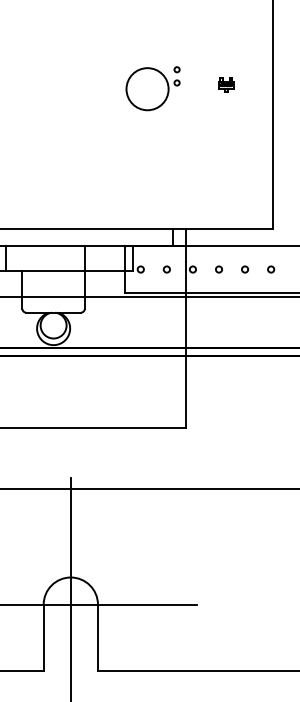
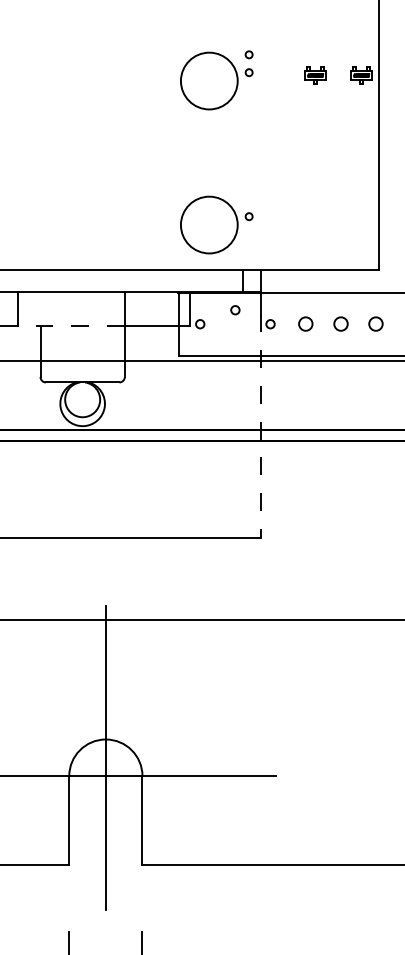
part: (260, 85) -> (361, 75), added
part: (152, 195) -> (216, 224), added
circle: (166, 269) -> (235, 310), moved
circle: (218, 269) -> (305, 324), size x1.6
circle: (244, 269) -> (340, 324), size x1.6
circle: (270, 269) -> (375, 324), size x1.6
line: (44, 271) -> (70, 326), solid -> dashed
line: (186, 345) -> (261, 426), solid -> dashed

